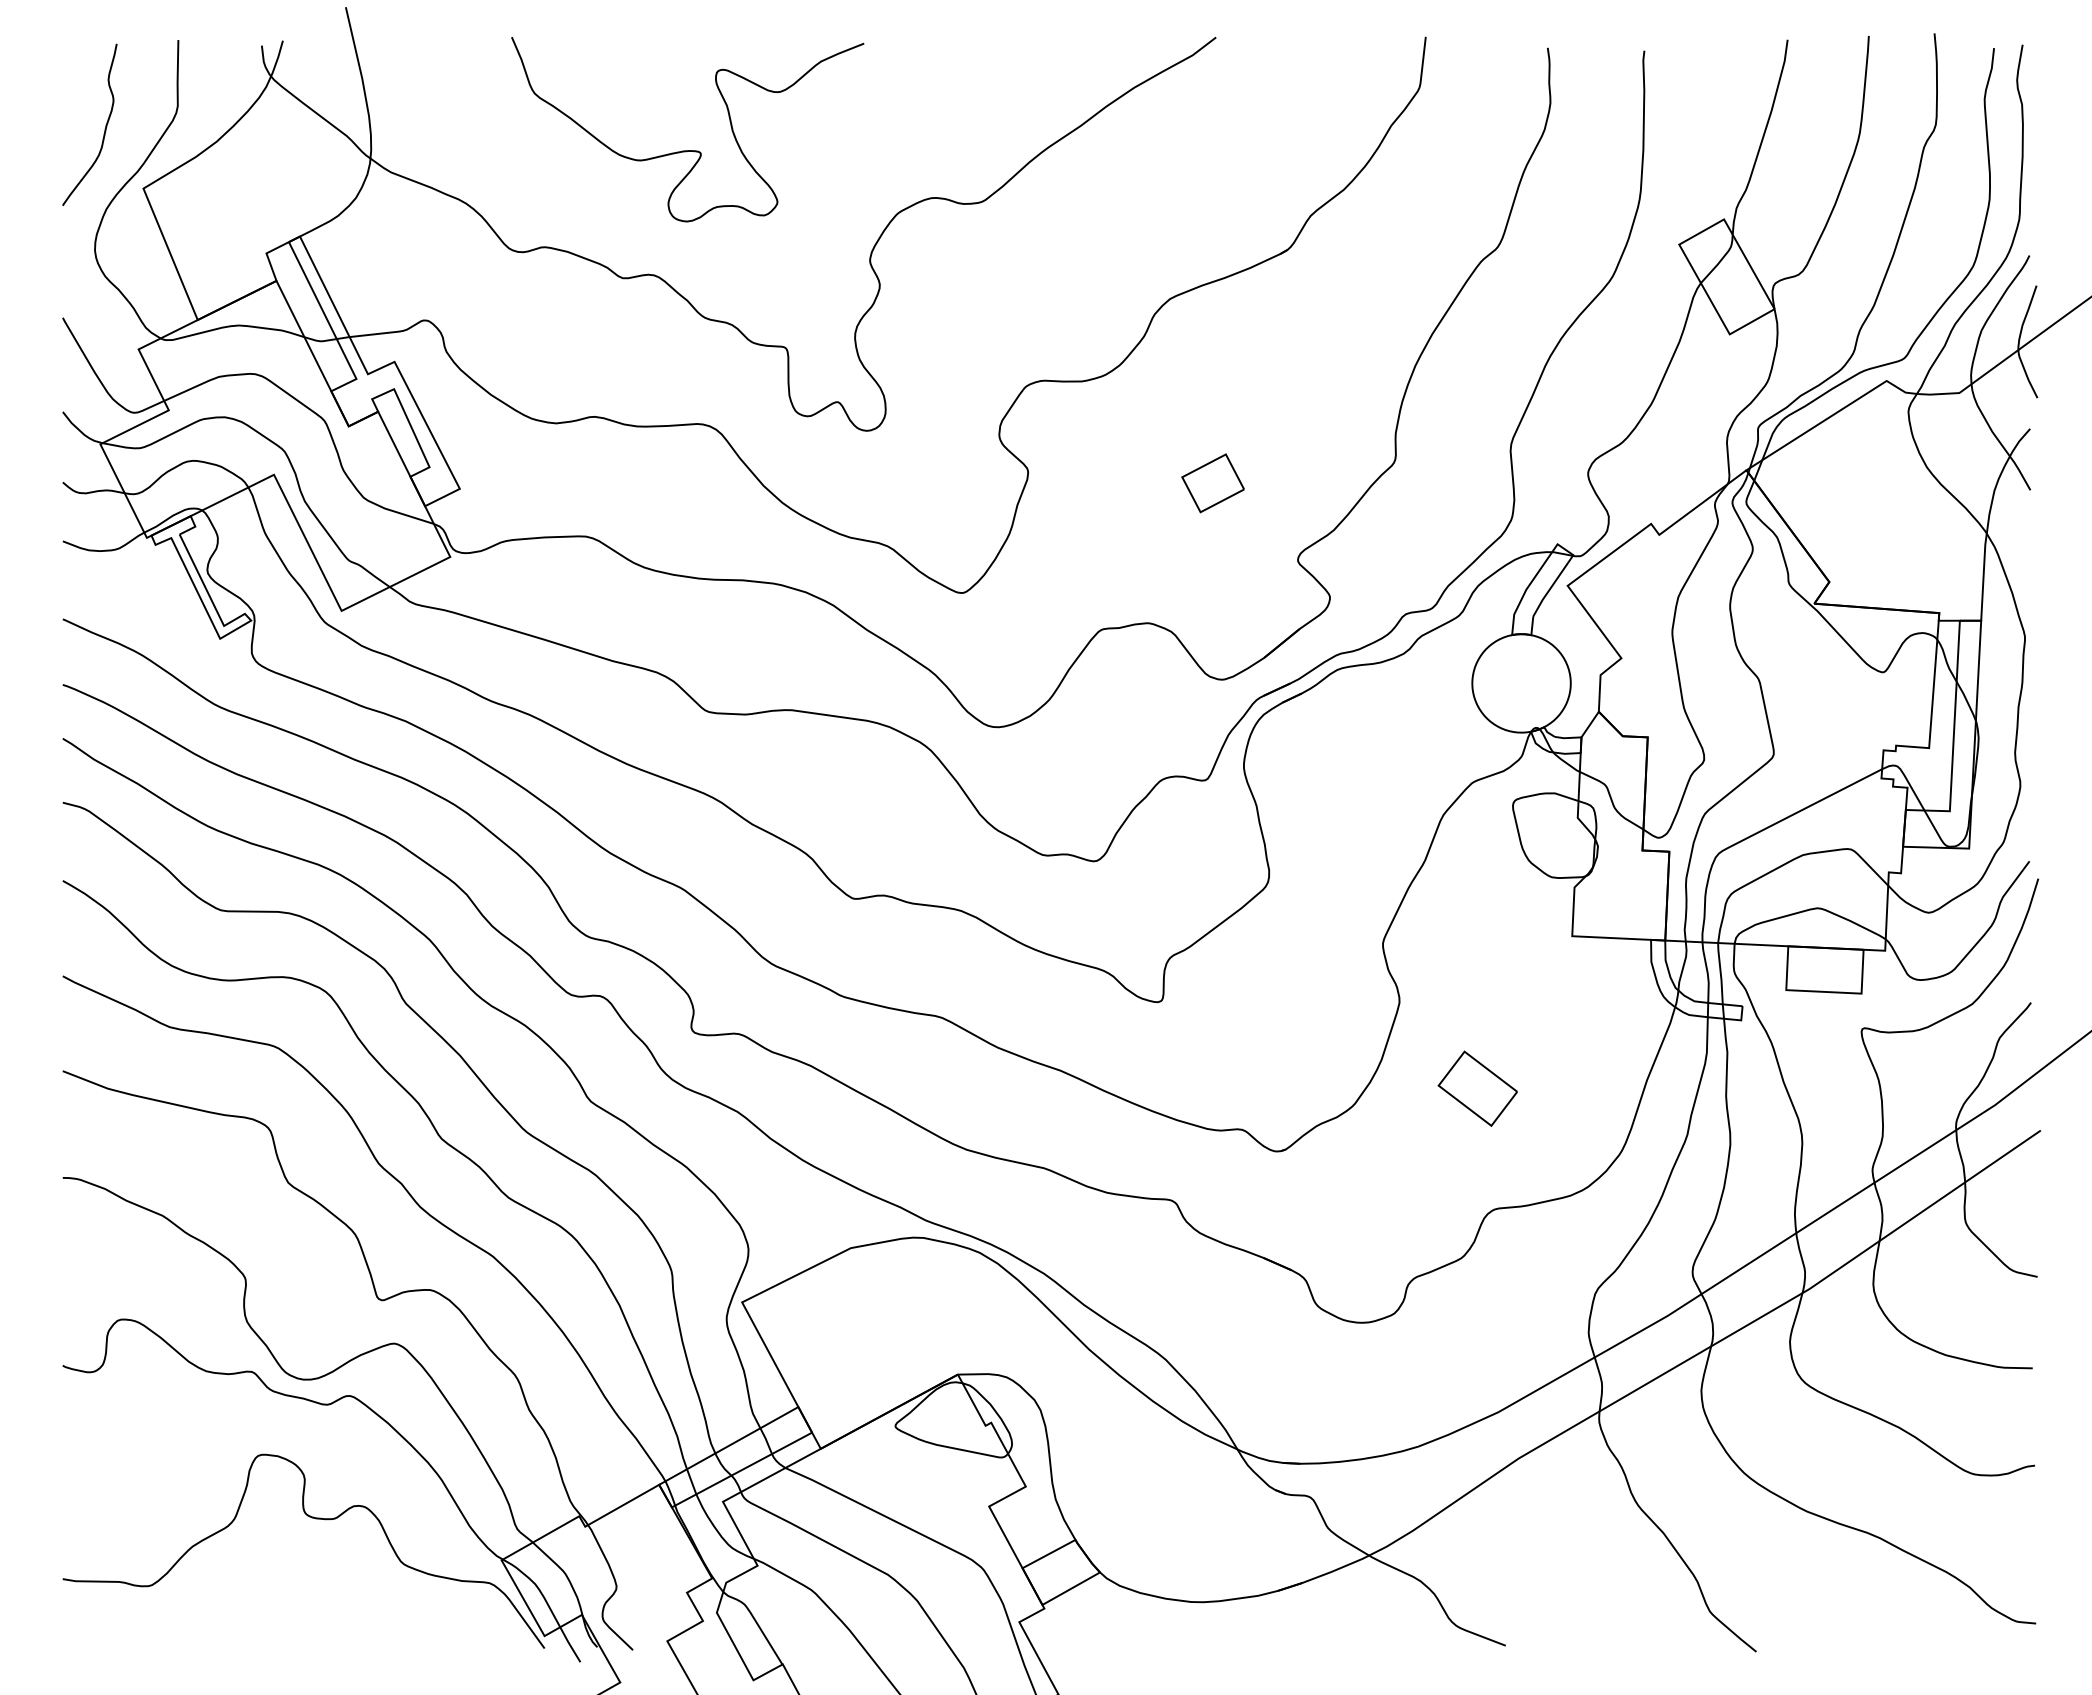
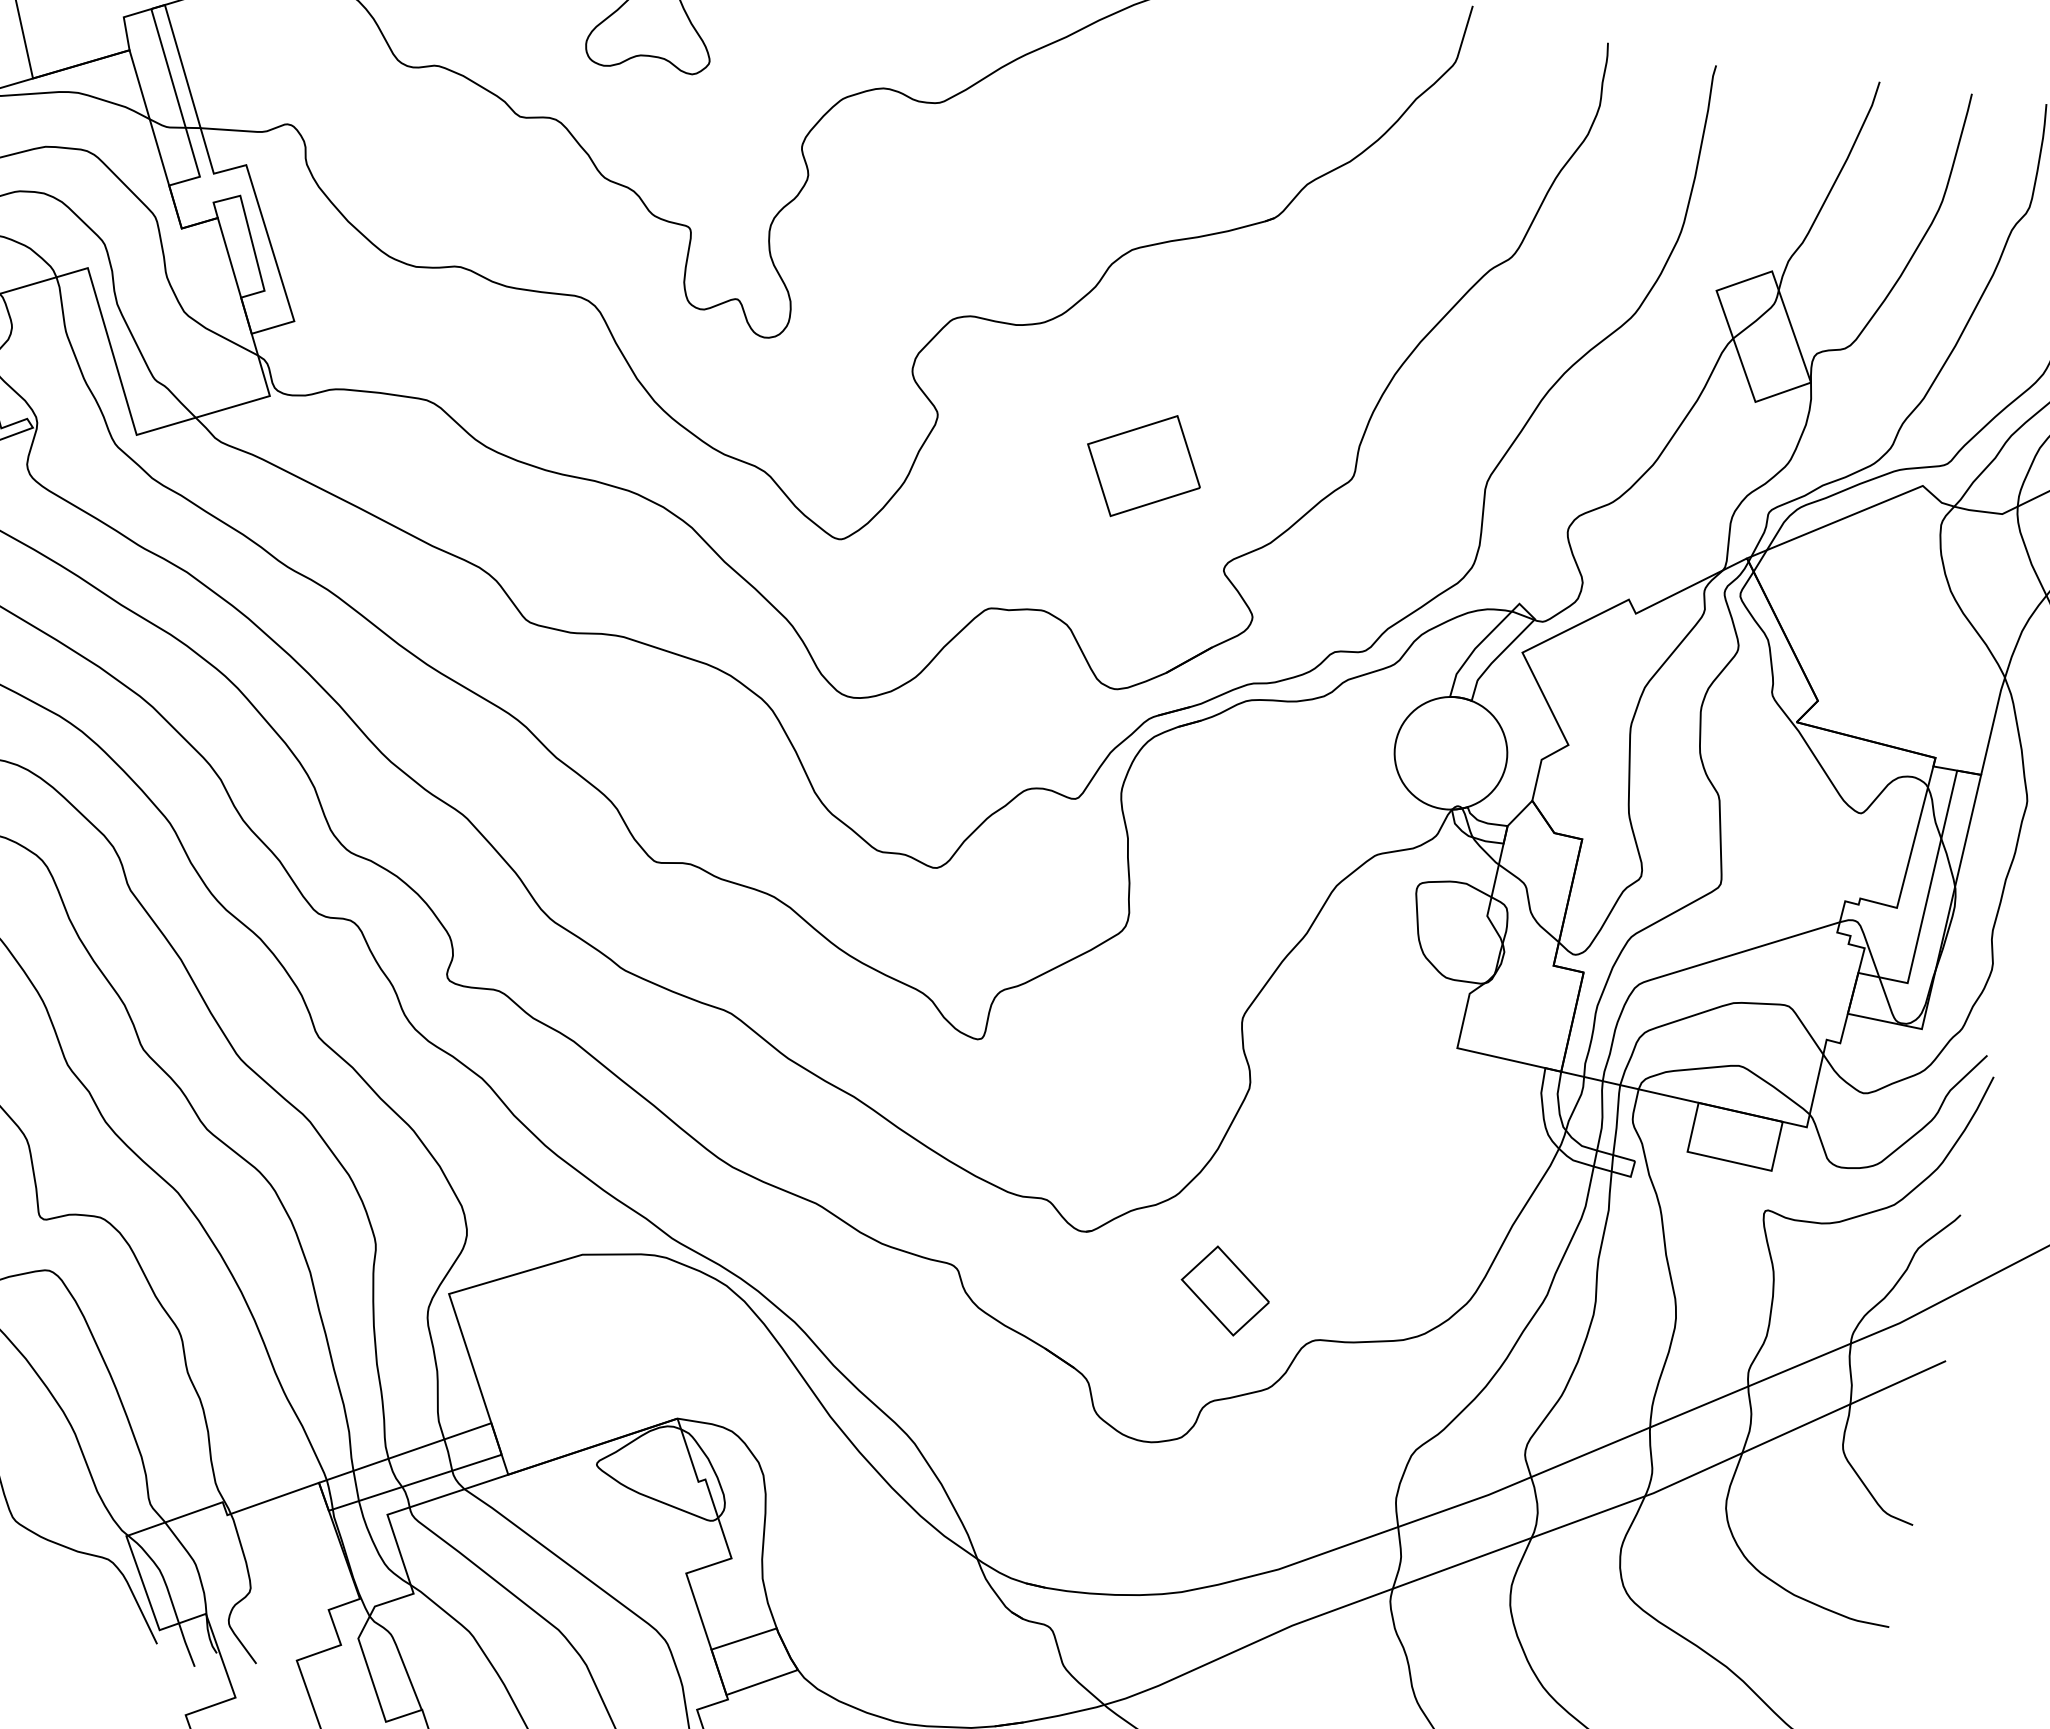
part: (1212, 483) -> (1143, 466), size x1.67
part: (1477, 1088) -> (1225, 1290), moved

